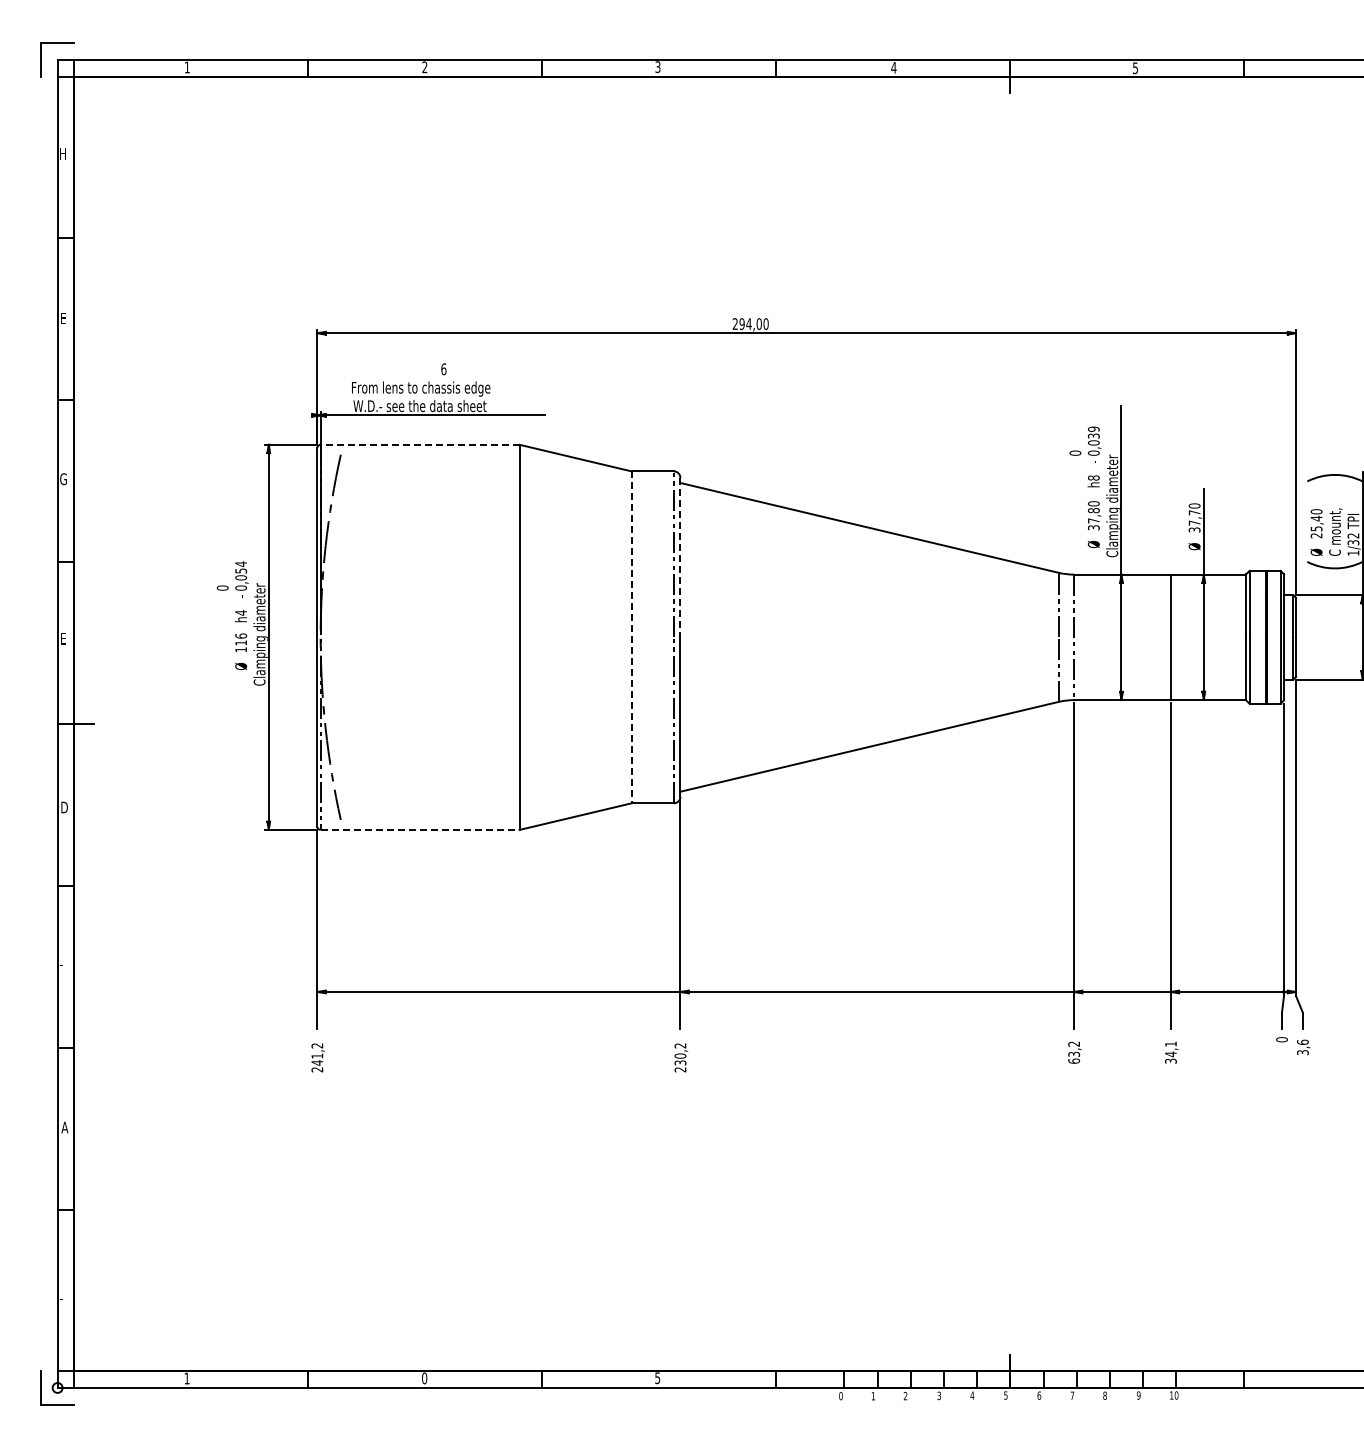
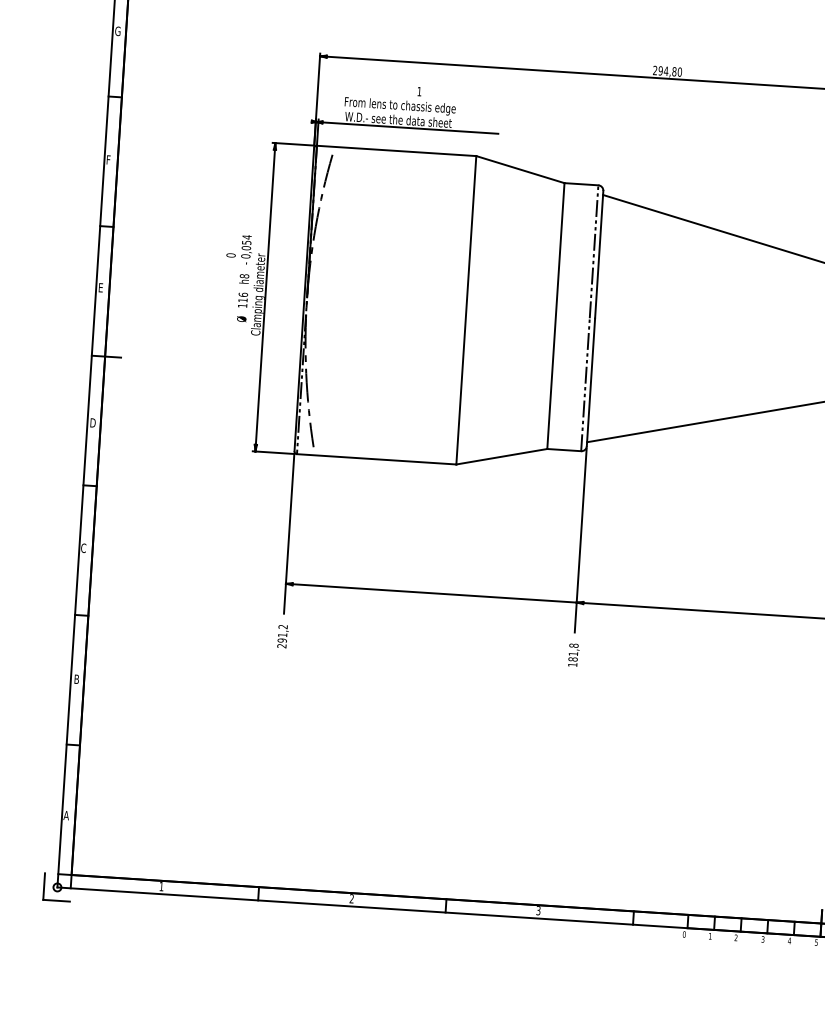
text: (63, 318) -> (117, 31), E -> G
text: (758, 323) -> (673, 71), 294,00 -> 294,80
text: (443, 369) -> (419, 91), 6 -> 1
line: (420, 444) -> (396, 150), dashed -> solid
text: (63, 479) -> (109, 160), G -> F
line: (680, 557) -> (599, 254), dashed -> solid
text: (241, 612) -> (244, 275), h4 -> h8
line: (631, 637) -> (555, 316), dashed -> solid
line: (420, 829) -> (376, 459), dashed -> solid
text: (62, 963) -> (83, 547), - -> C
text: (680, 1057) -> (573, 655), 230,2 -> 181,8
text: (317, 1062) -> (282, 640), 241,2 -> 291,2
text: (64, 1127) -> (76, 679), A -> B
text: (62, 1297) -> (66, 815), - -> A
text: (657, 1377) -> (538, 910), 5 -> 3
text: (424, 1378) -> (351, 898), 0 -> 2

